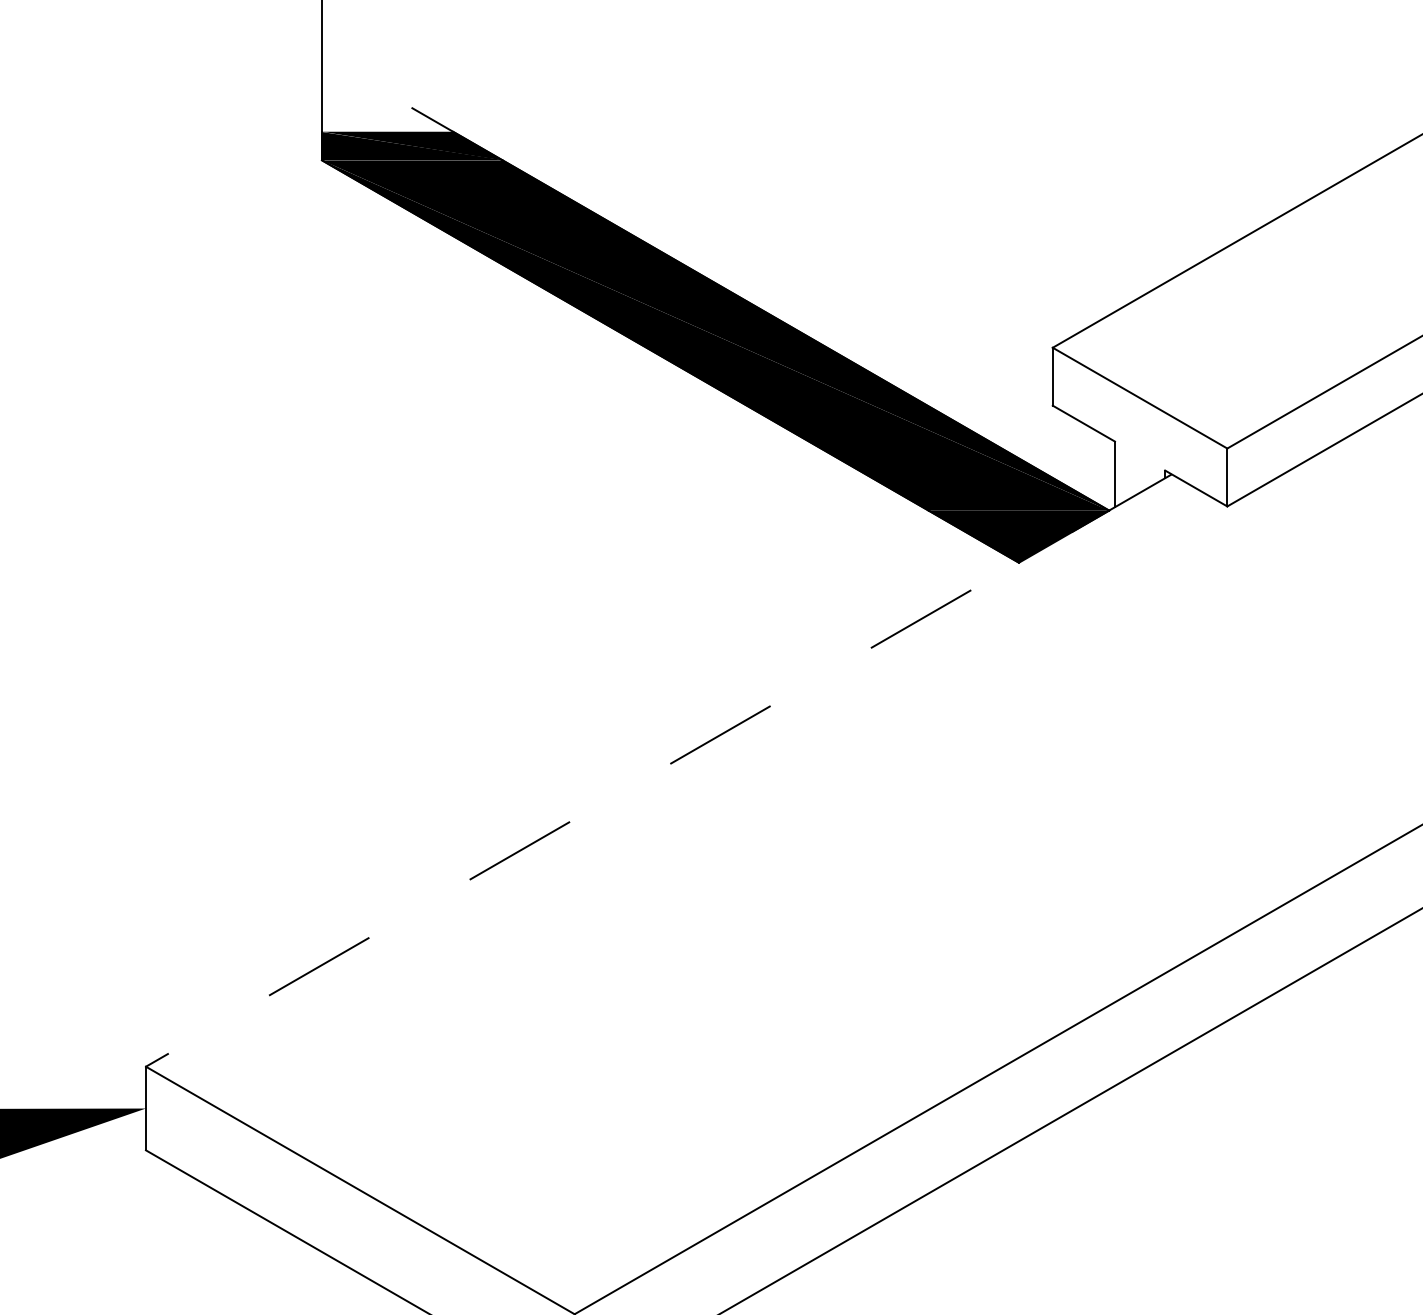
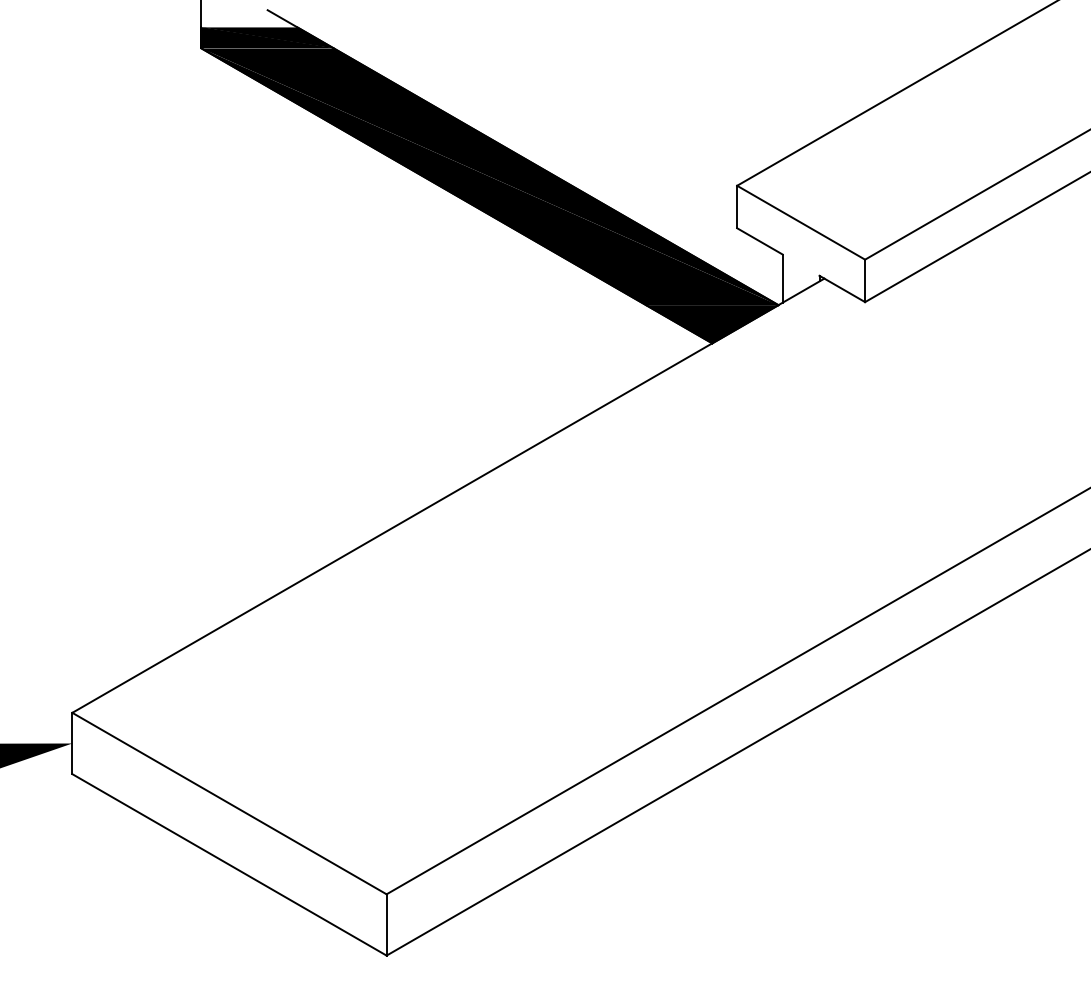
line: (657, 770) -> (447, 495), dashed -> solid

